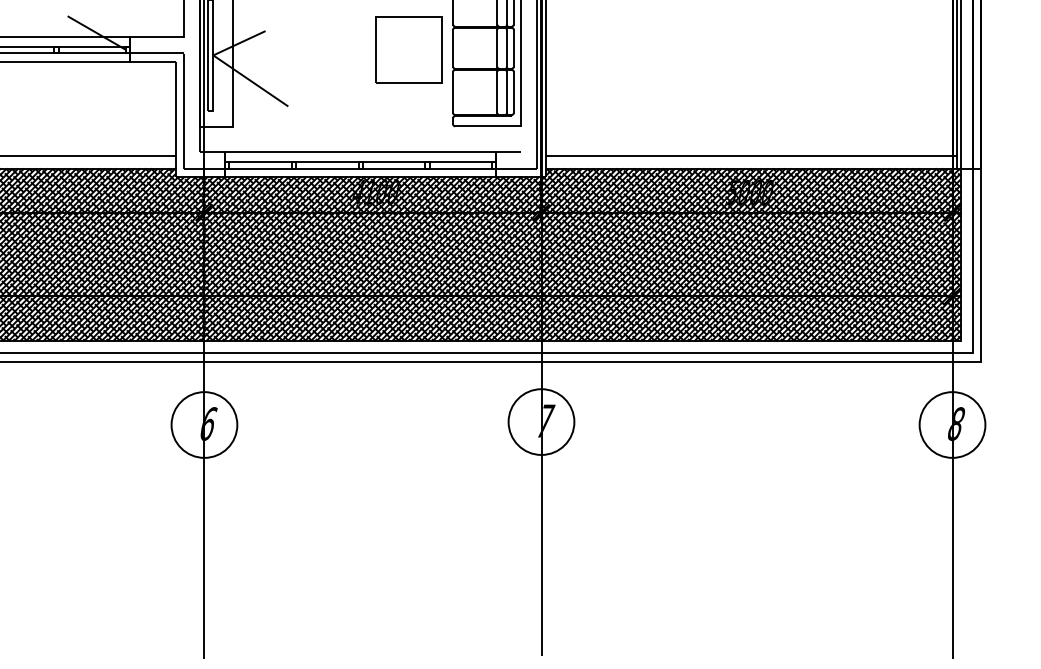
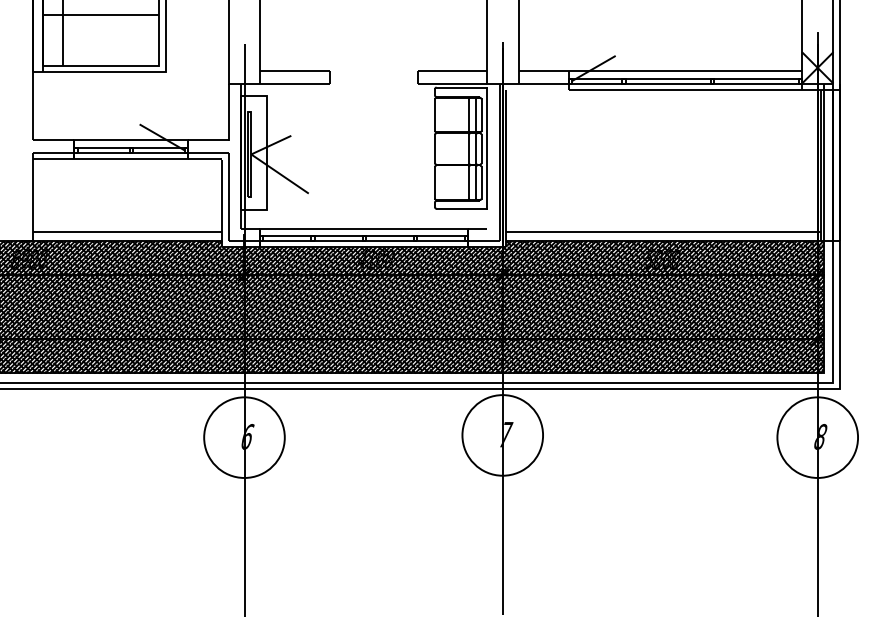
part: (408, 48) -> (400, 149), removed
circle: (541, 422) -> (502, 435), size x1.6
circle: (204, 424) -> (244, 437), size x1.6
circle: (952, 424) -> (817, 437), size x1.6

